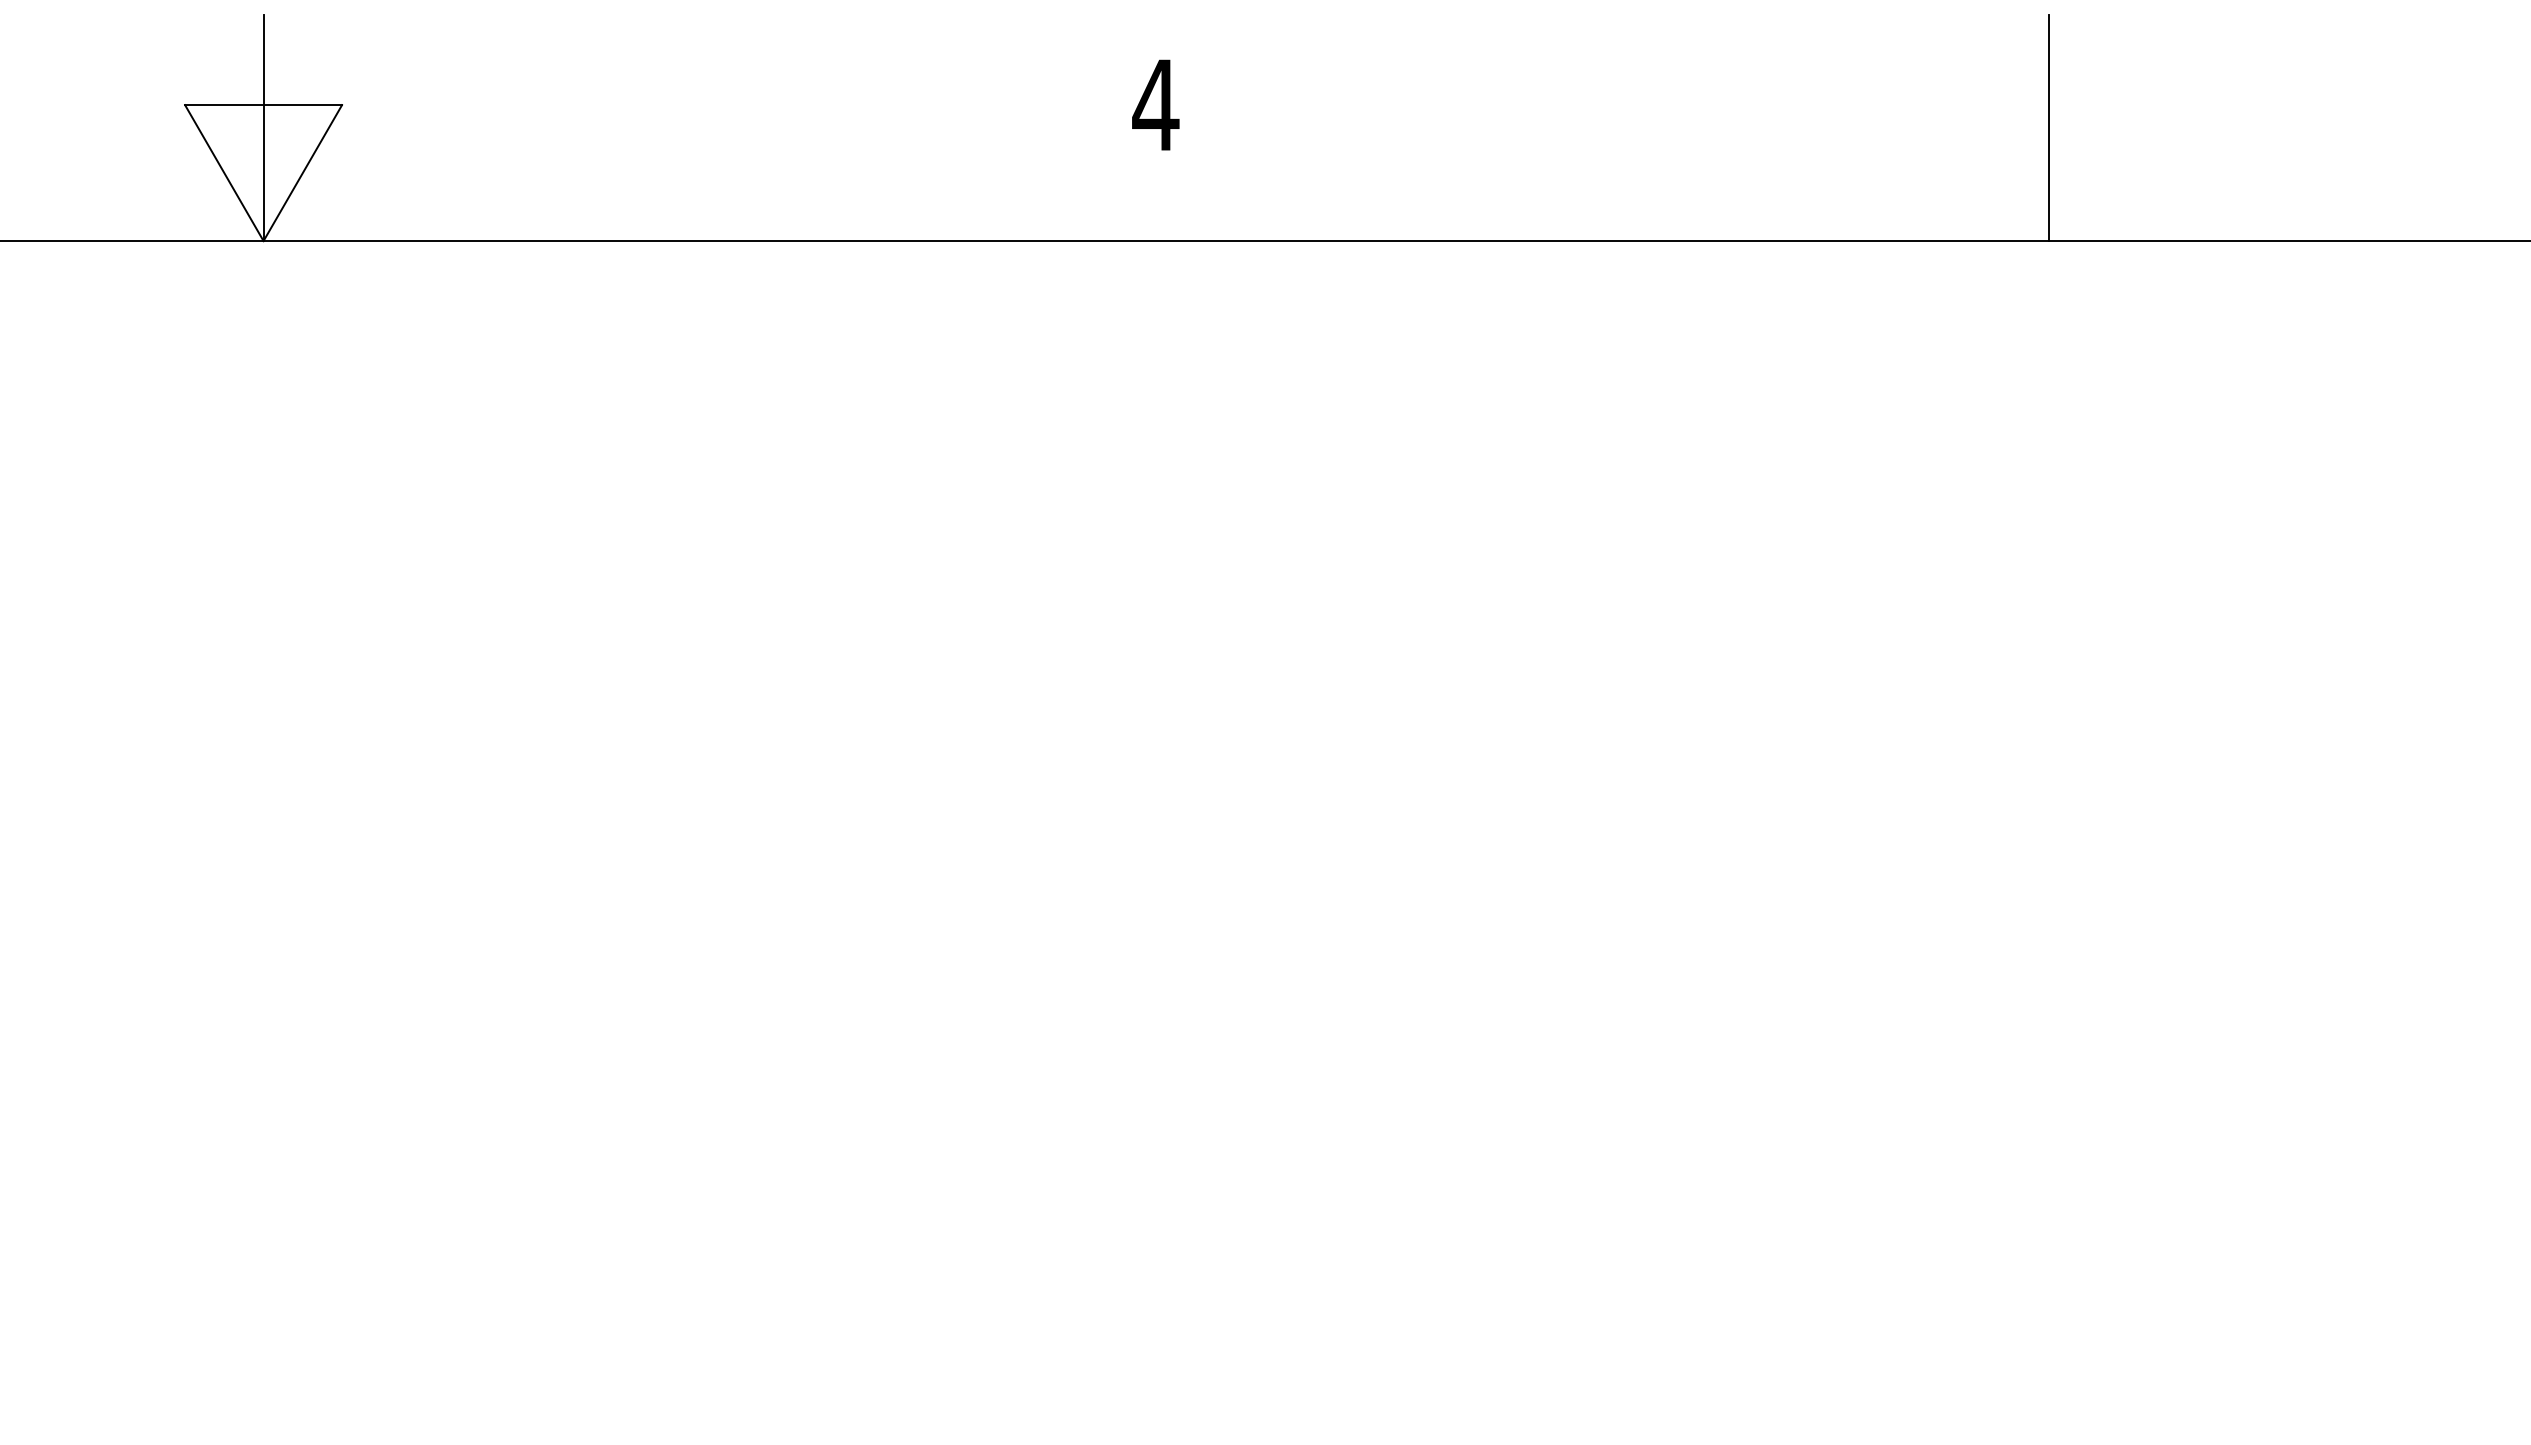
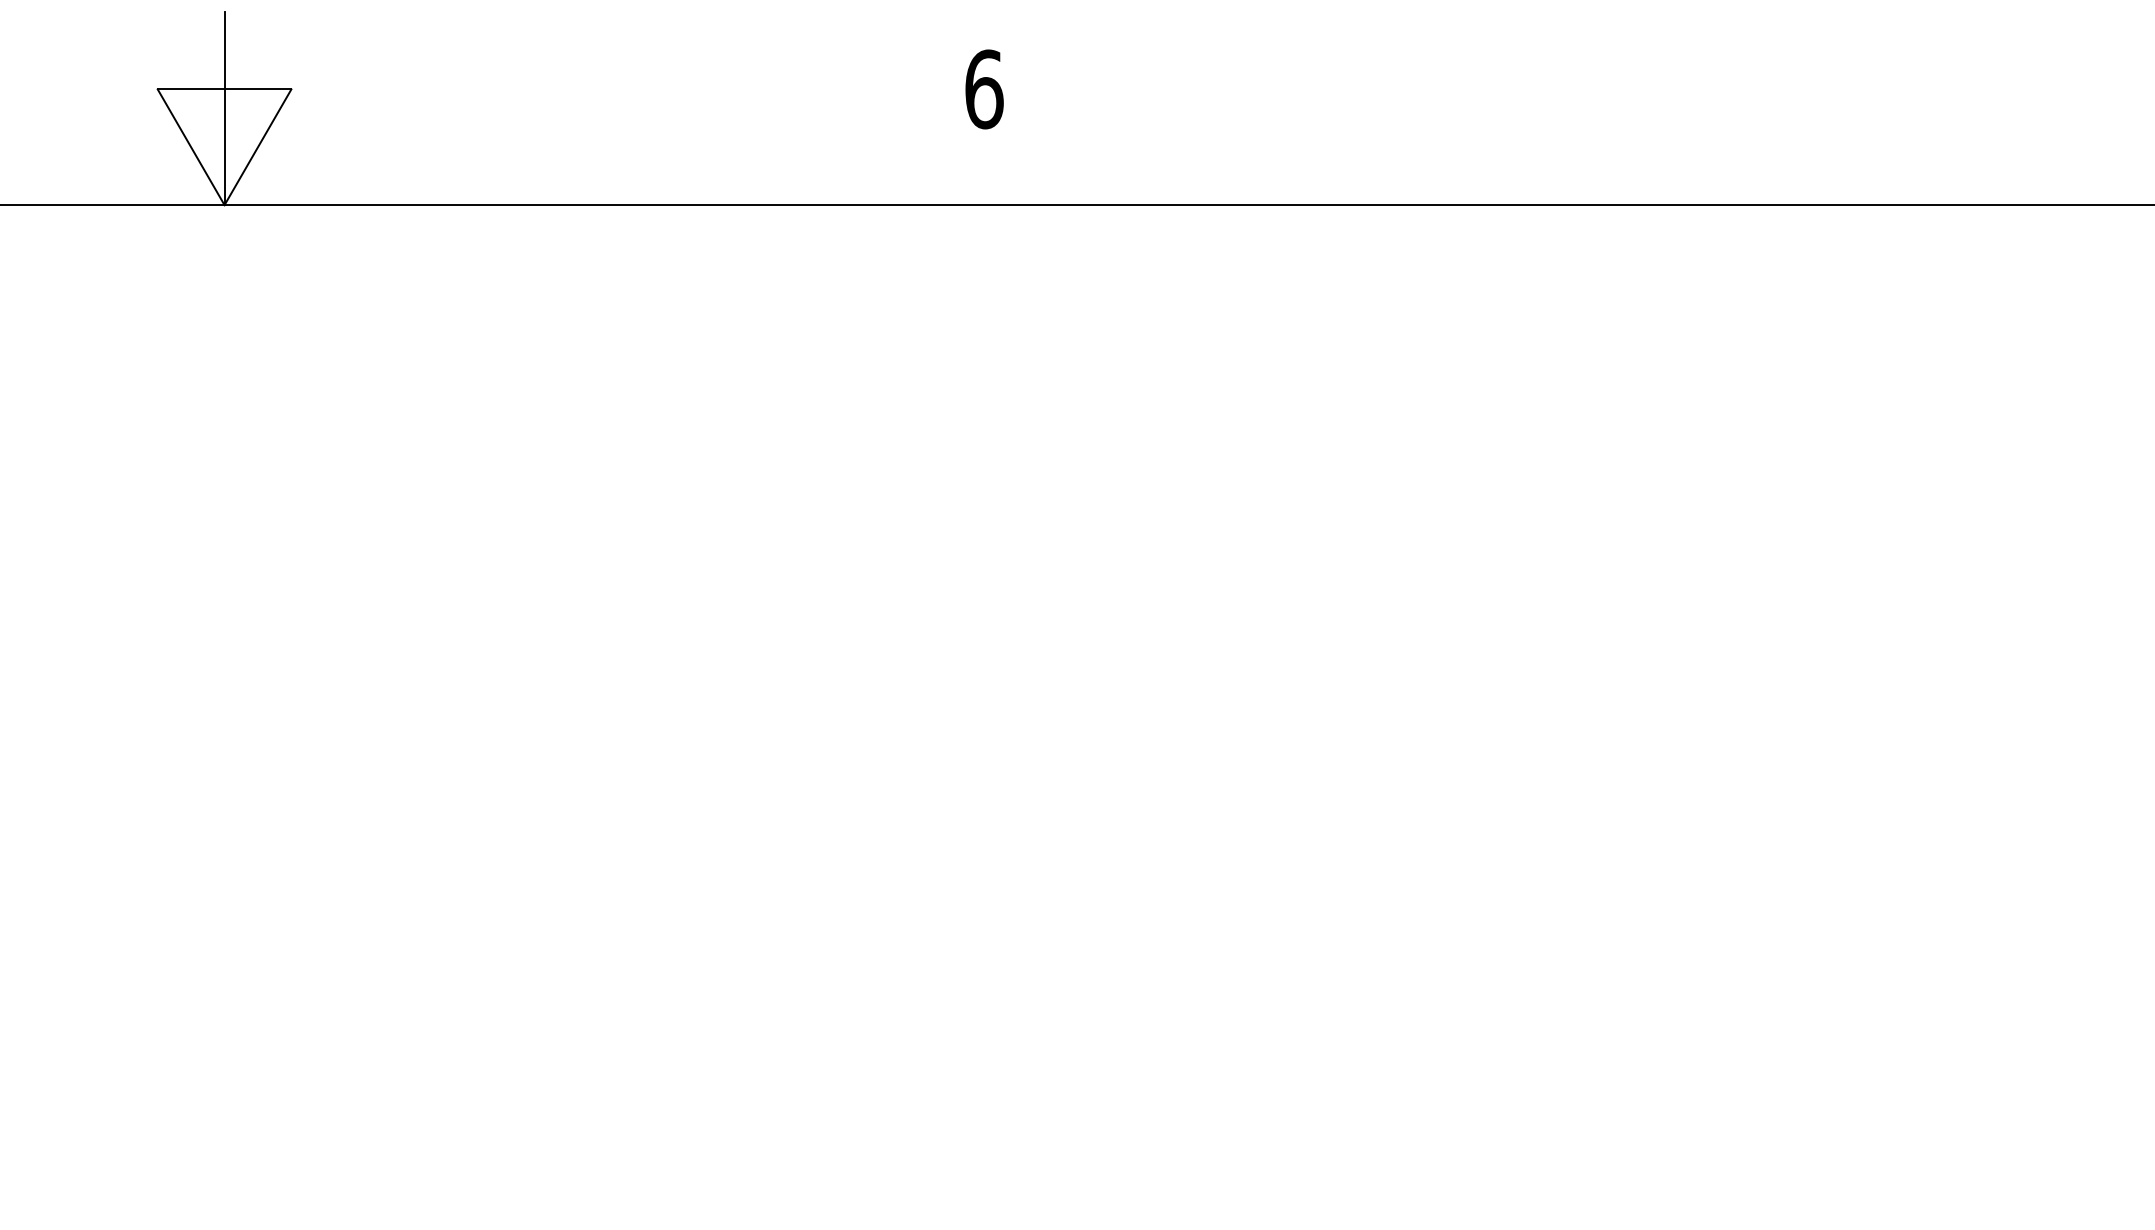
text: (1155, 105) -> (983, 89), 4 -> 6
line: (2048, 127) -> (1744, 108), removed

